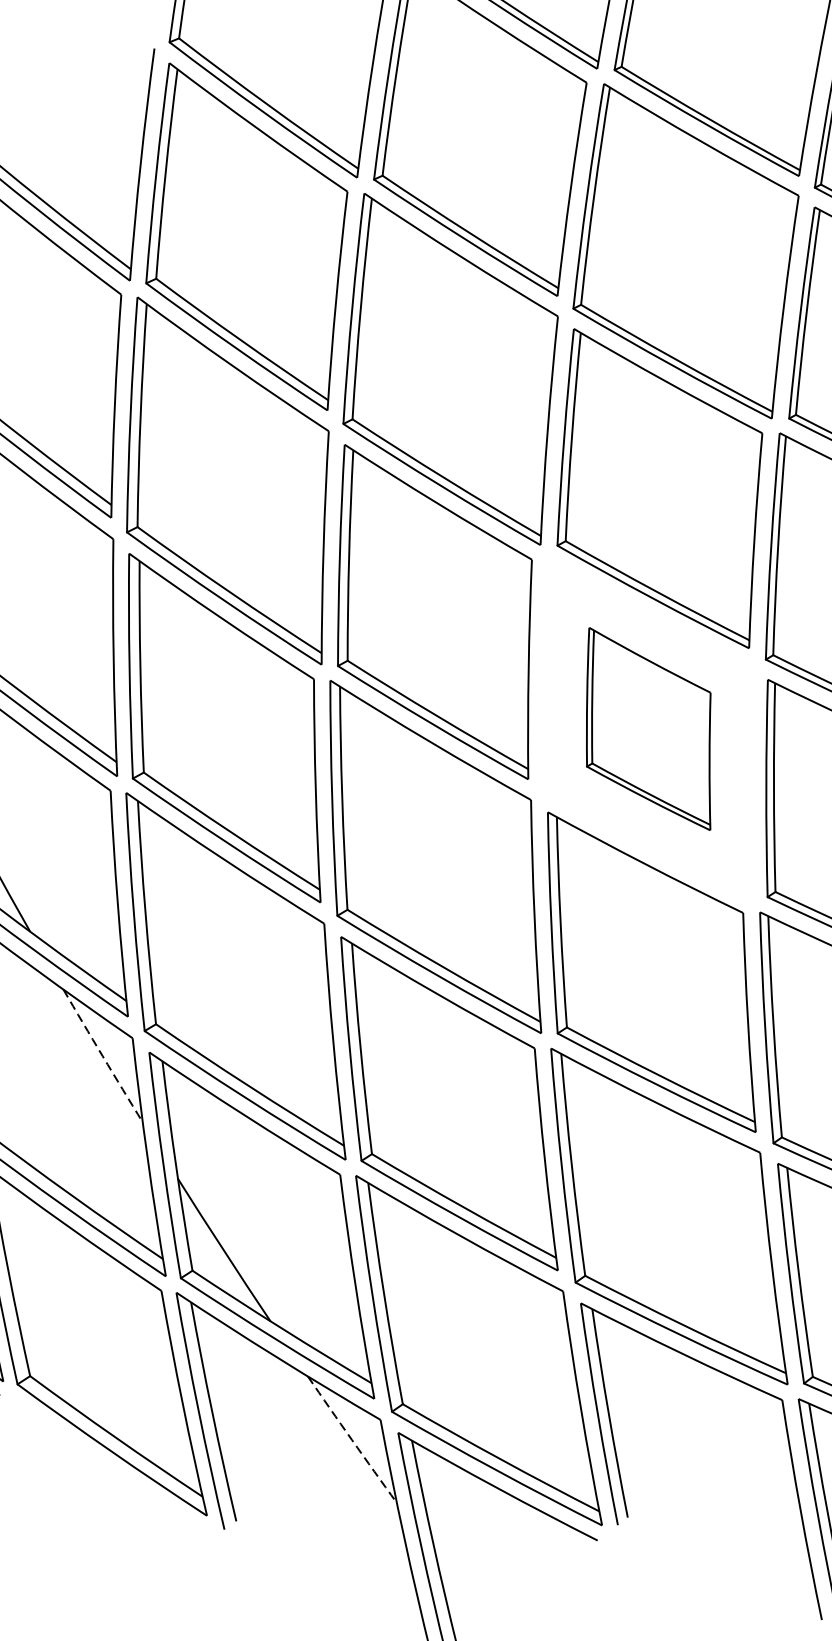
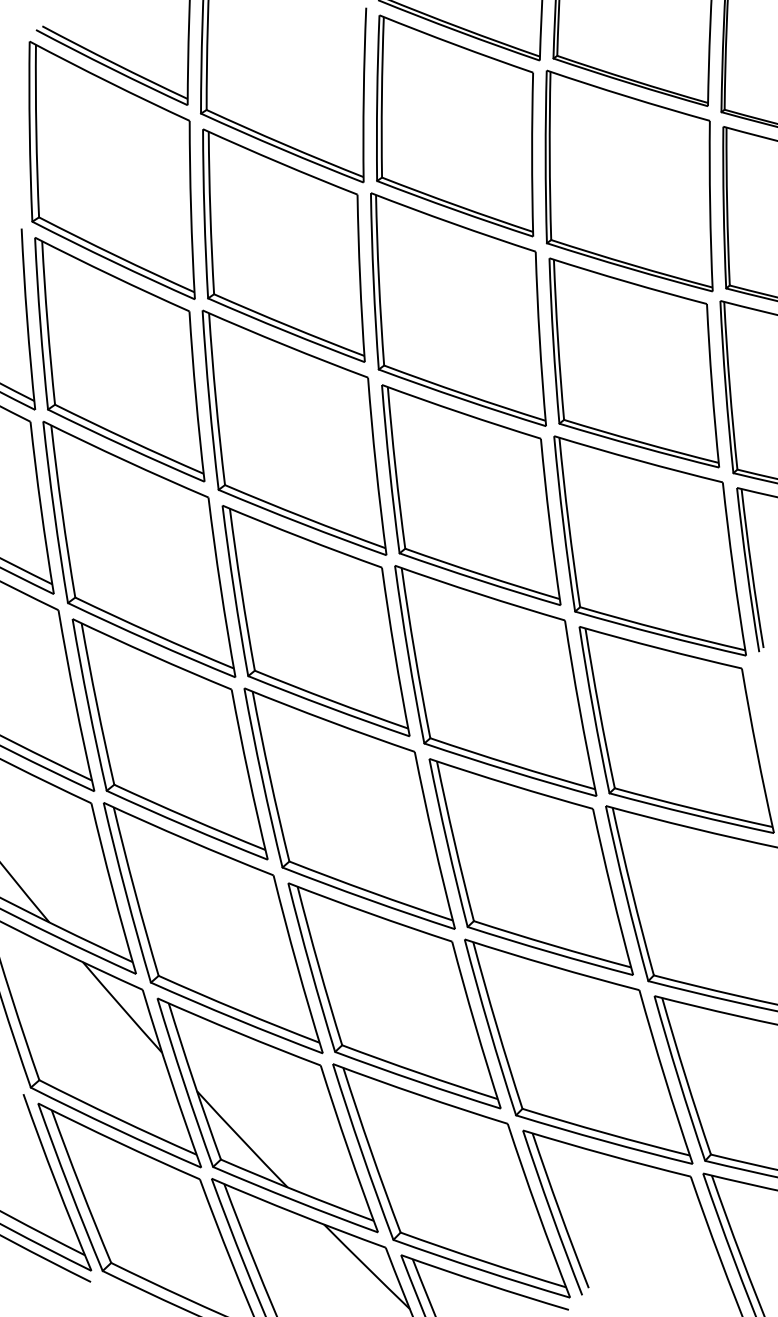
part: (649, 728) -> (495, 680), size x1.67
arc: (103, 1055) -> (122, 1007), dashed -> solid
arc: (351, 1440) -> (366, 1267), dashed -> solid

